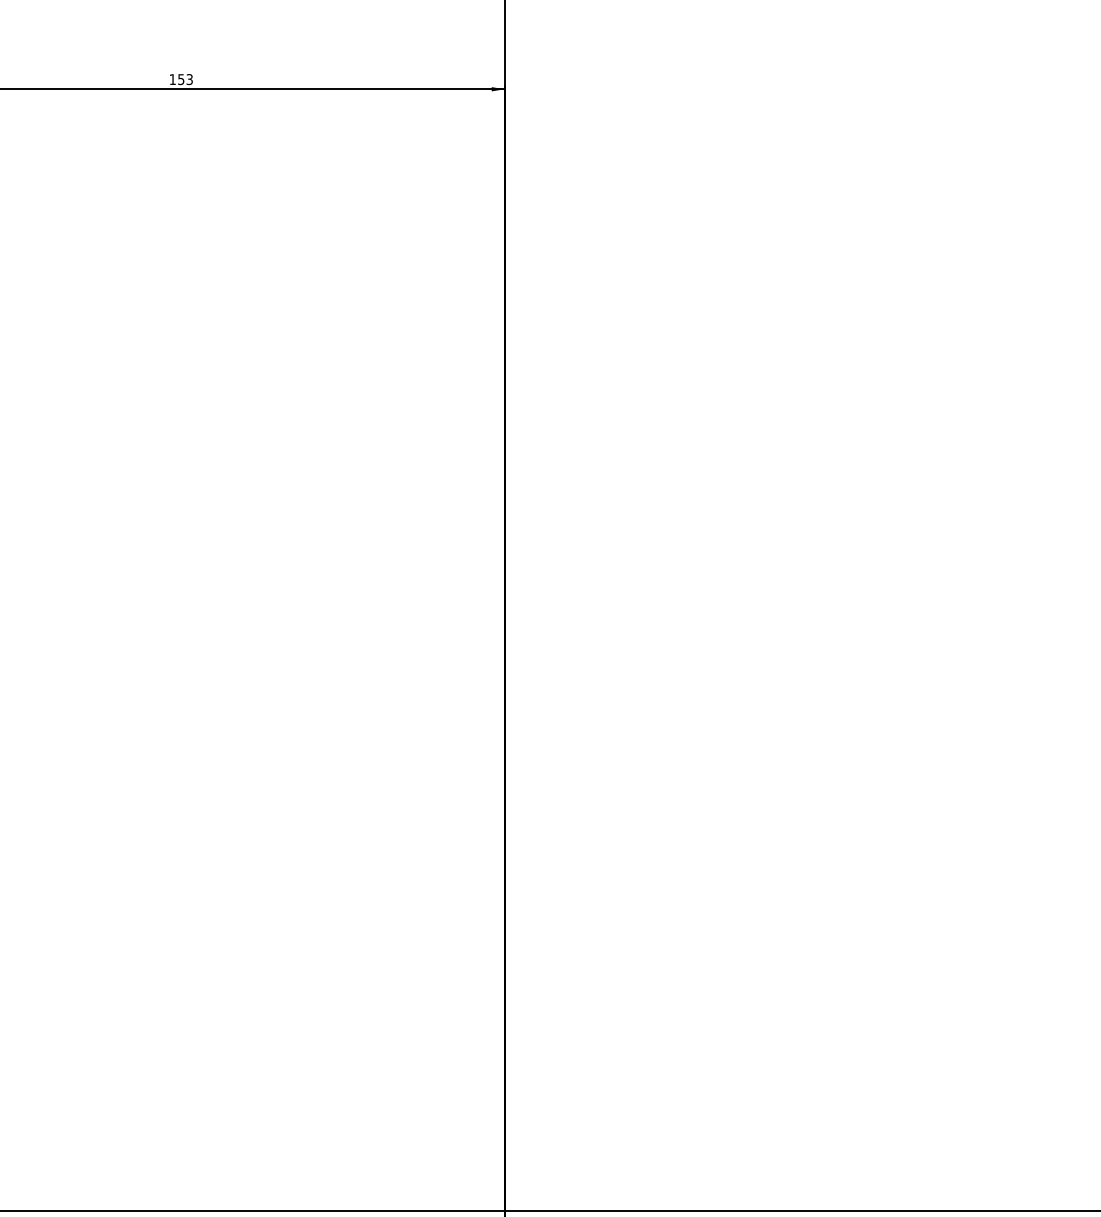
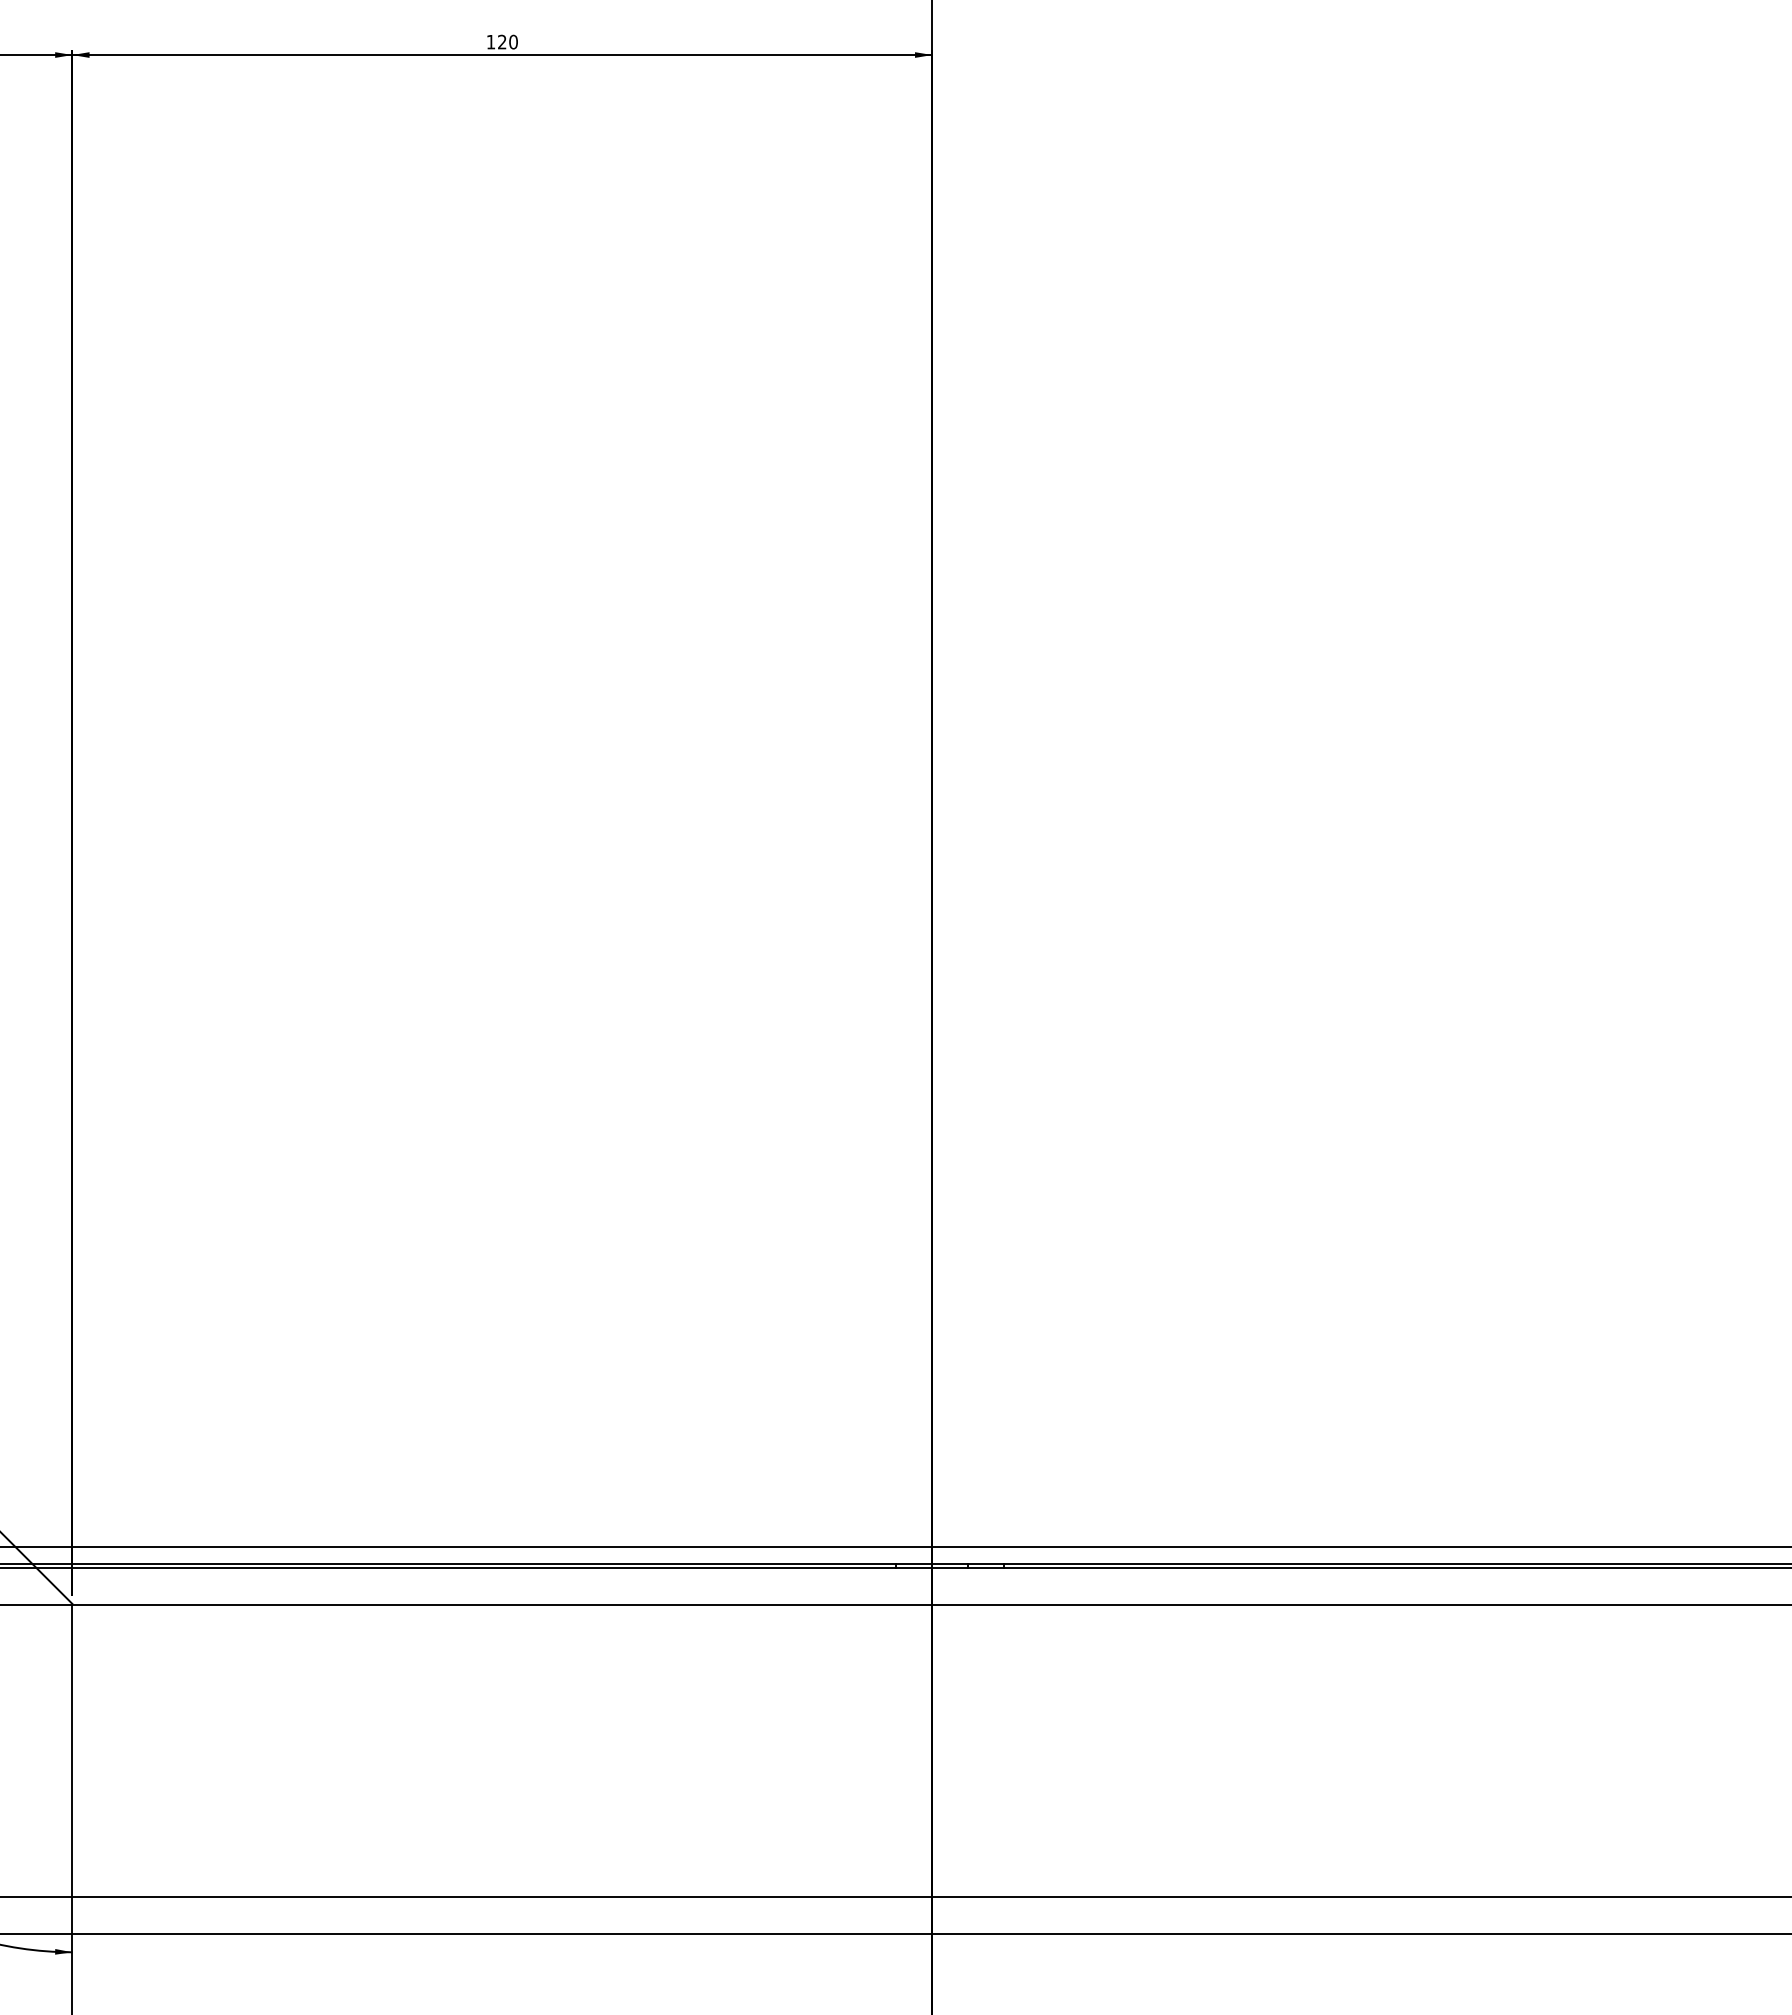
text: (185, 79) -> (507, 41), 153 -> 120

